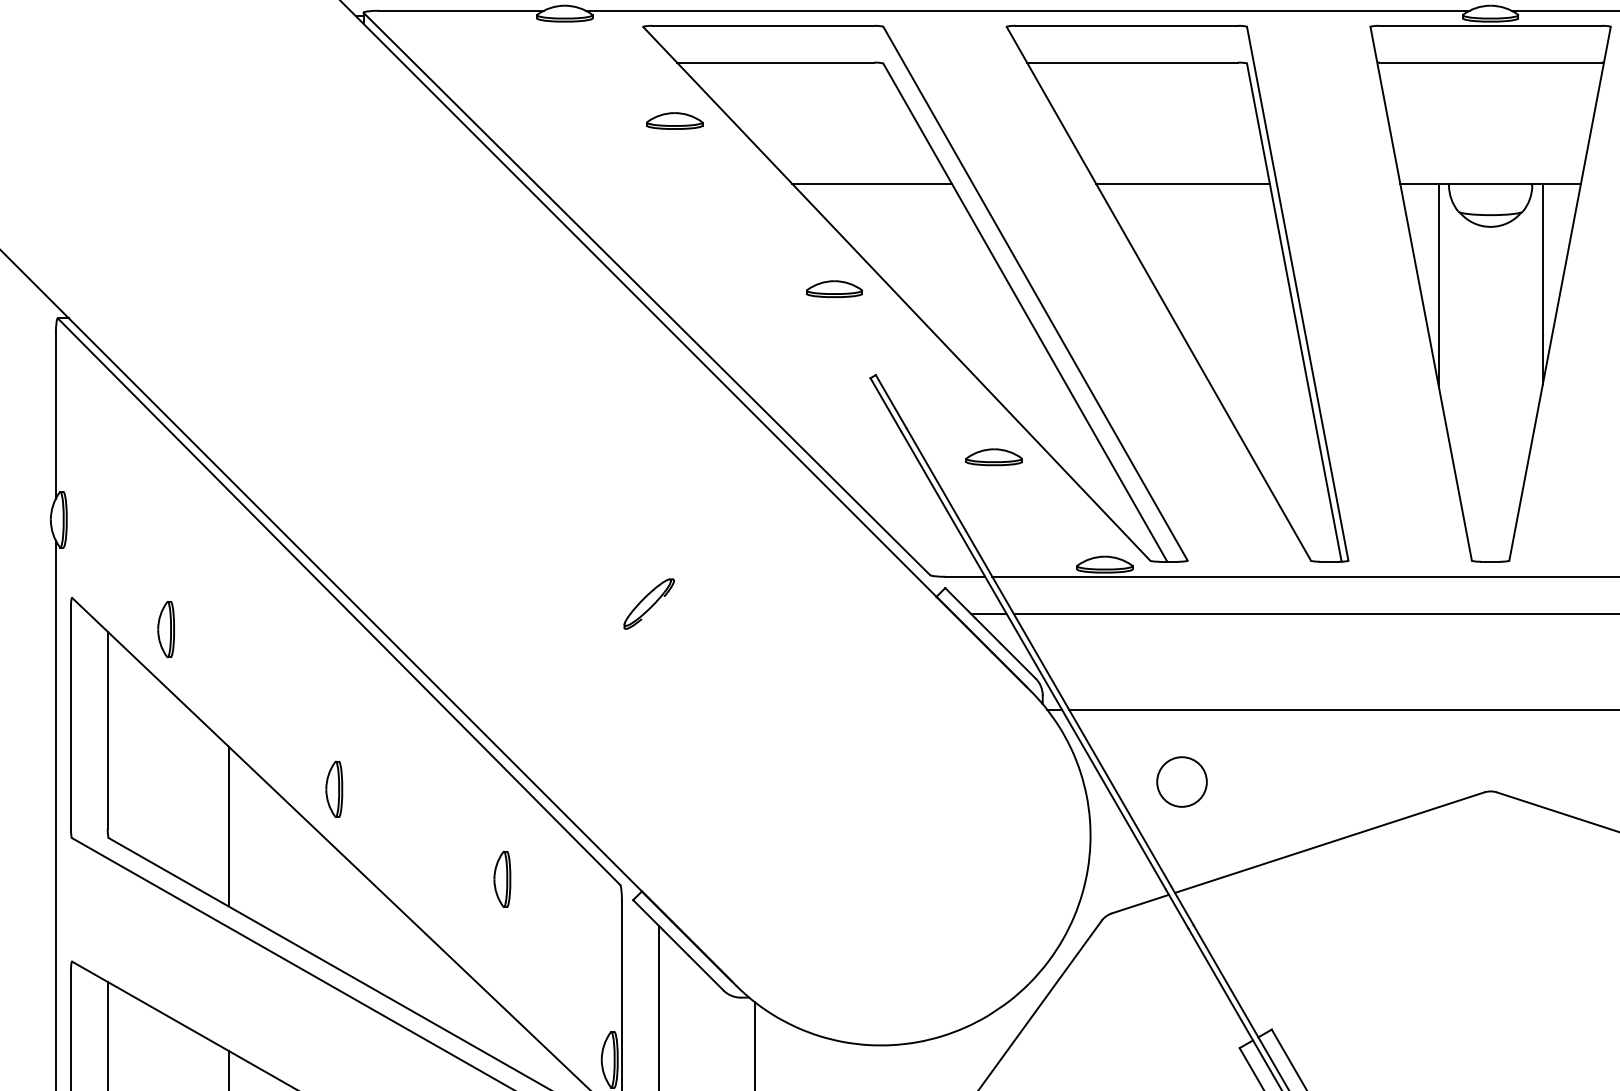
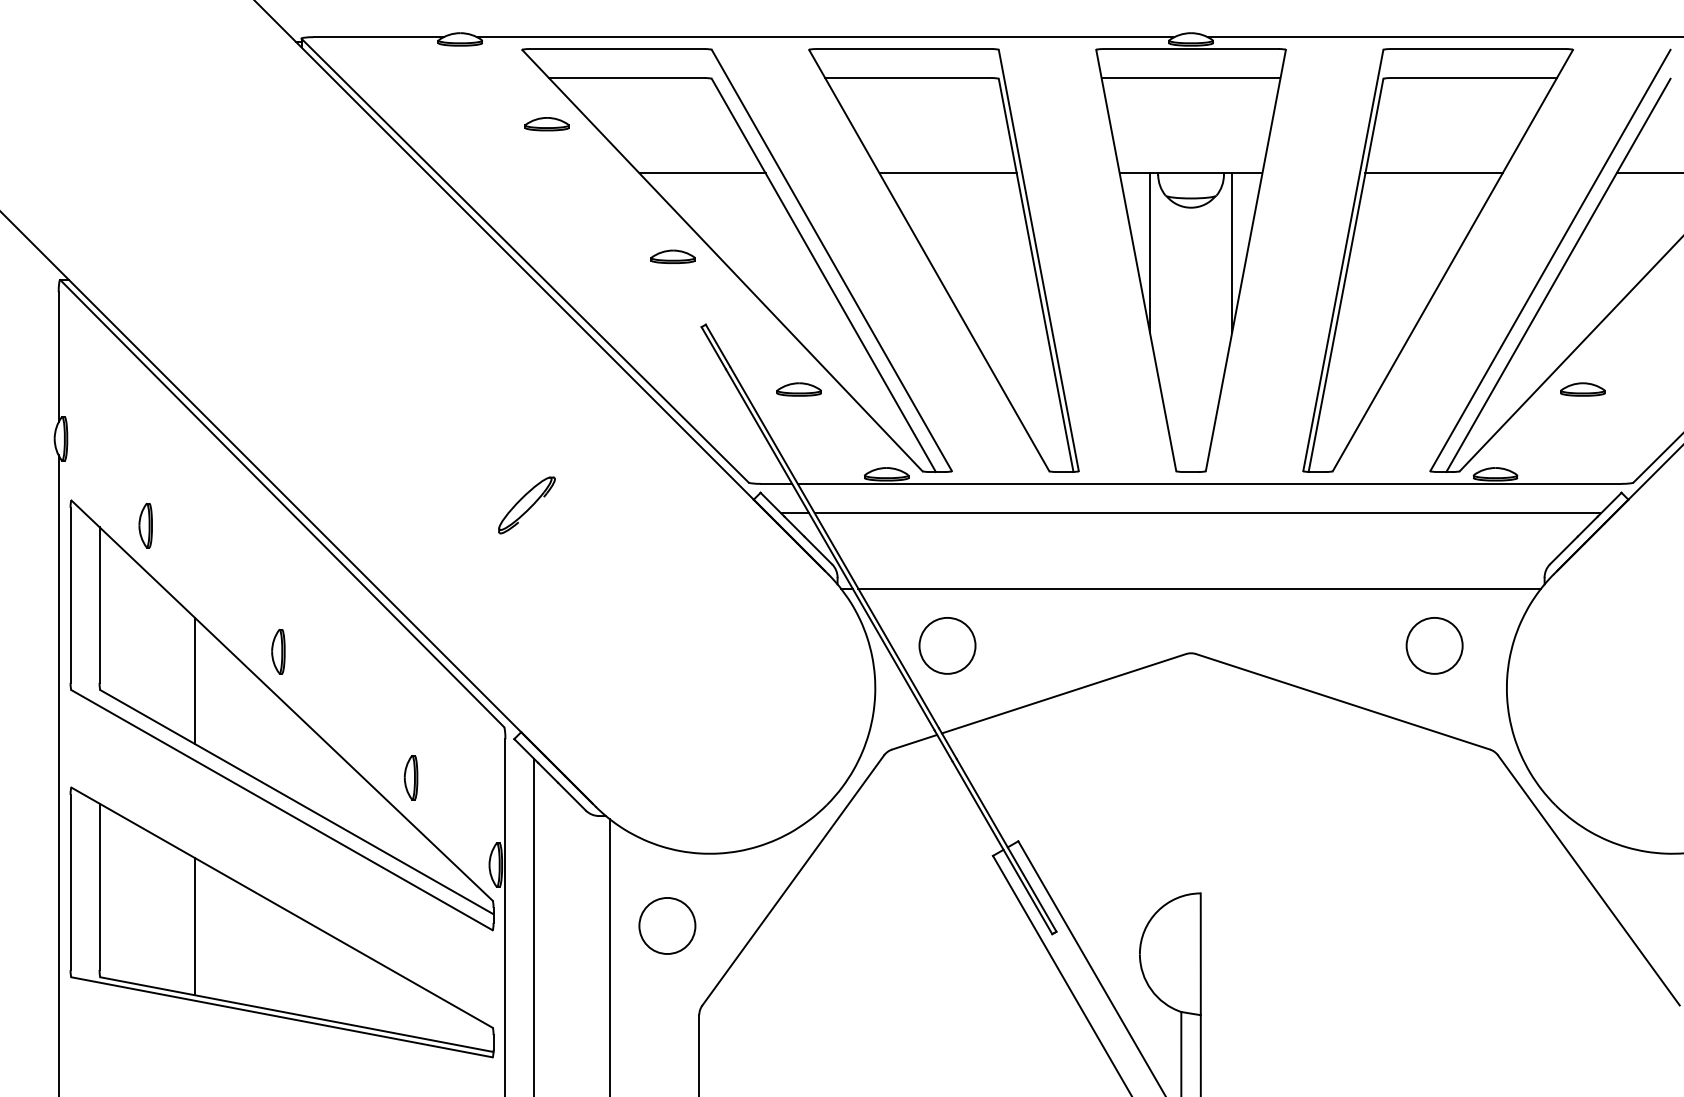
part: (648, 604) -> (526, 505), size x1.43
circle: (1182, 781) -> (947, 645), size x1.43
part: (501, 879) -> (410, 777), moved

